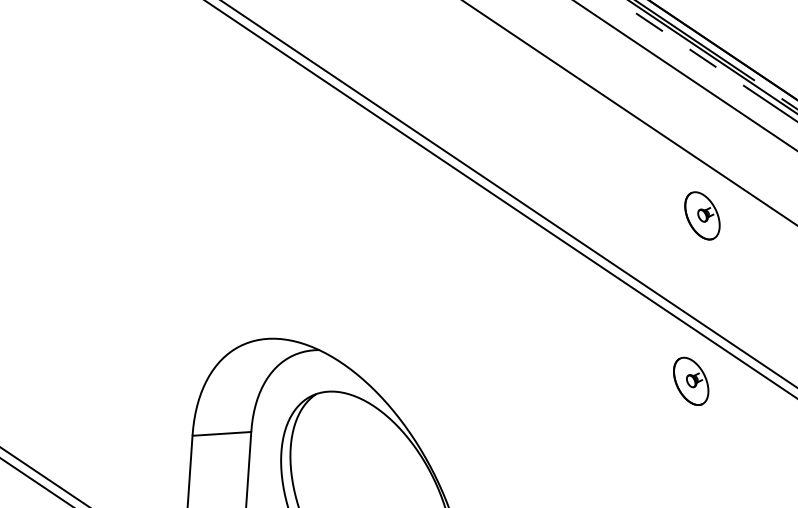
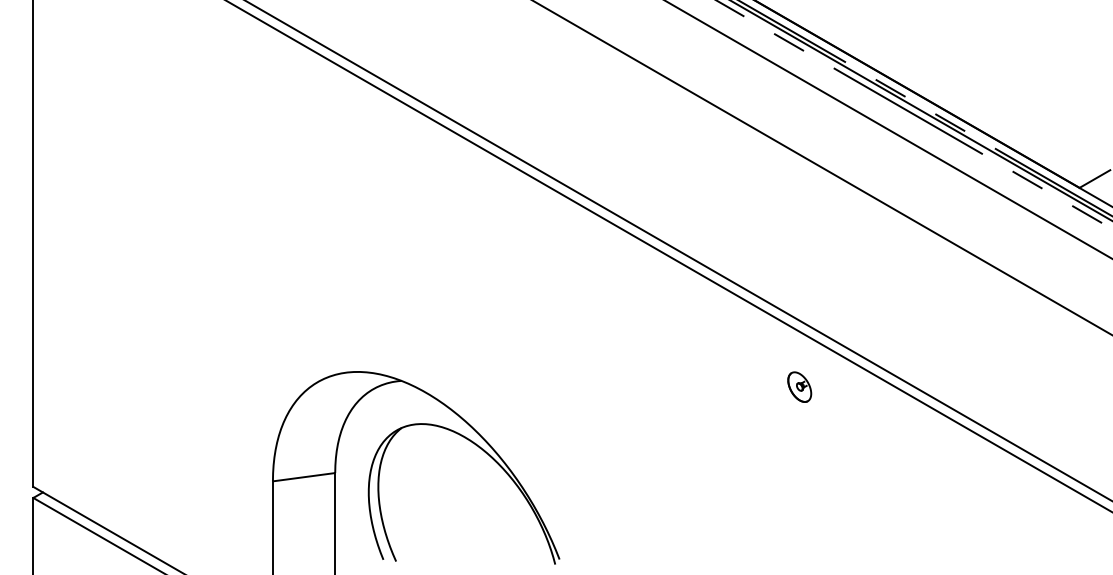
part: (702, 215) -> (799, 209), removed
part: (690, 380) -> (799, 386), size x0.6

